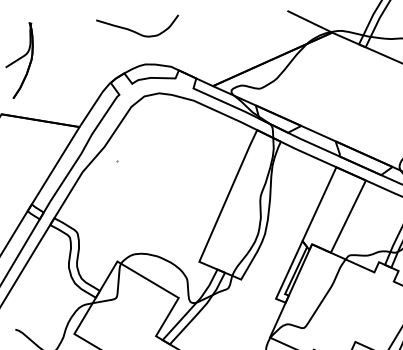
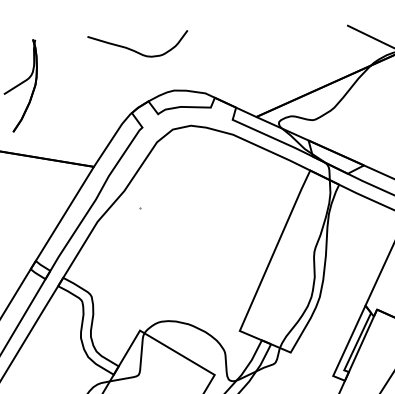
curve: (134, 30) -> (134, 49), moved

